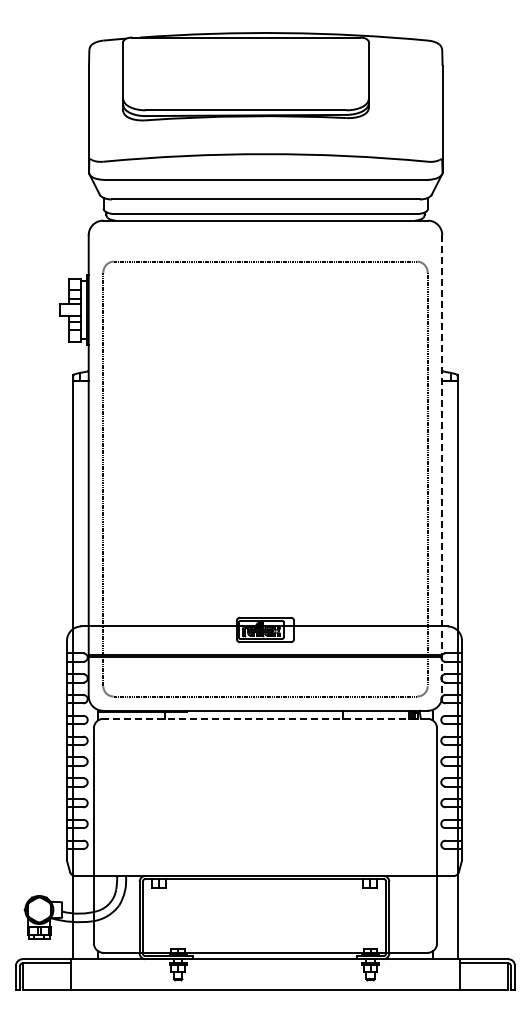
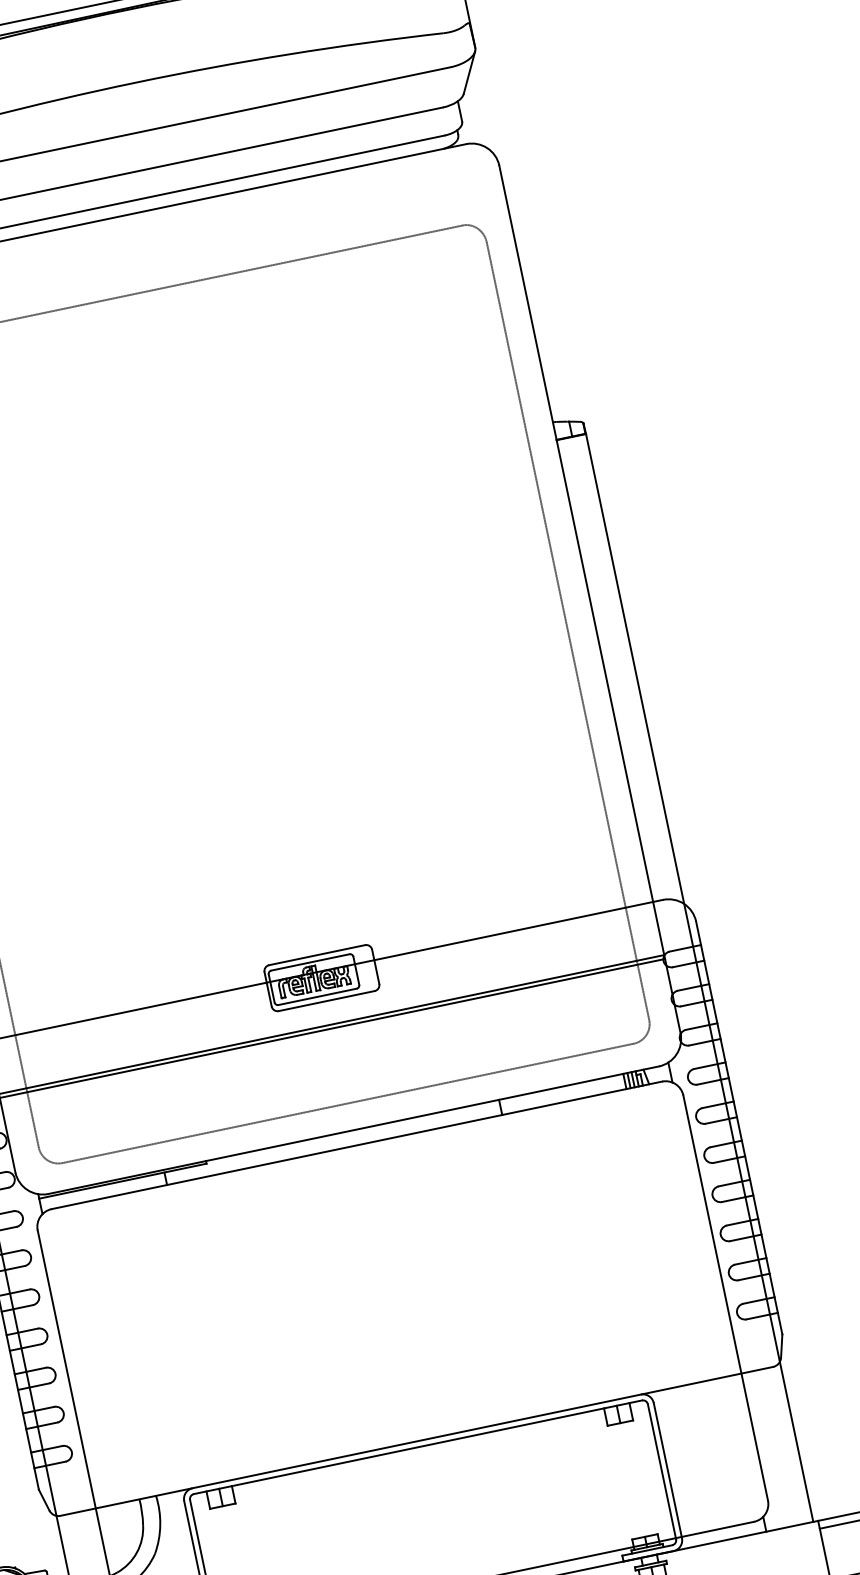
line: (442, 465) -> (590, 599), dashed -> solid
line: (265, 718) -> (356, 1144), dashed -> solid

